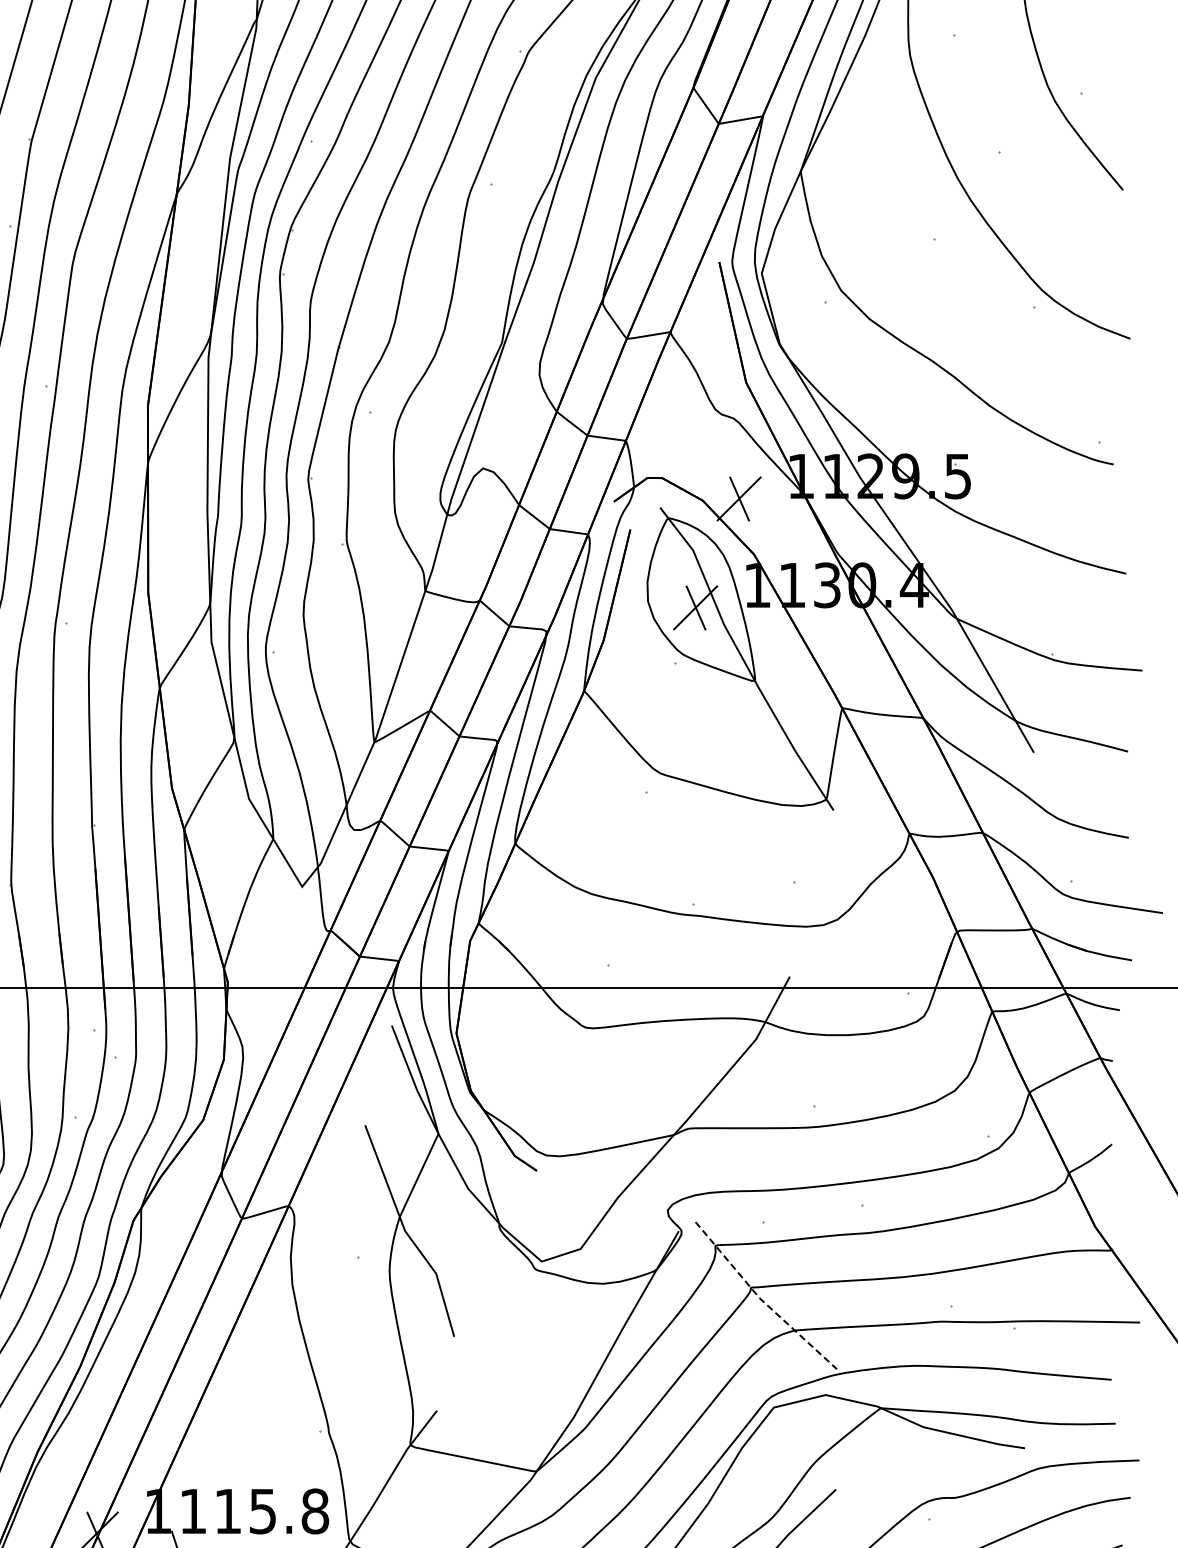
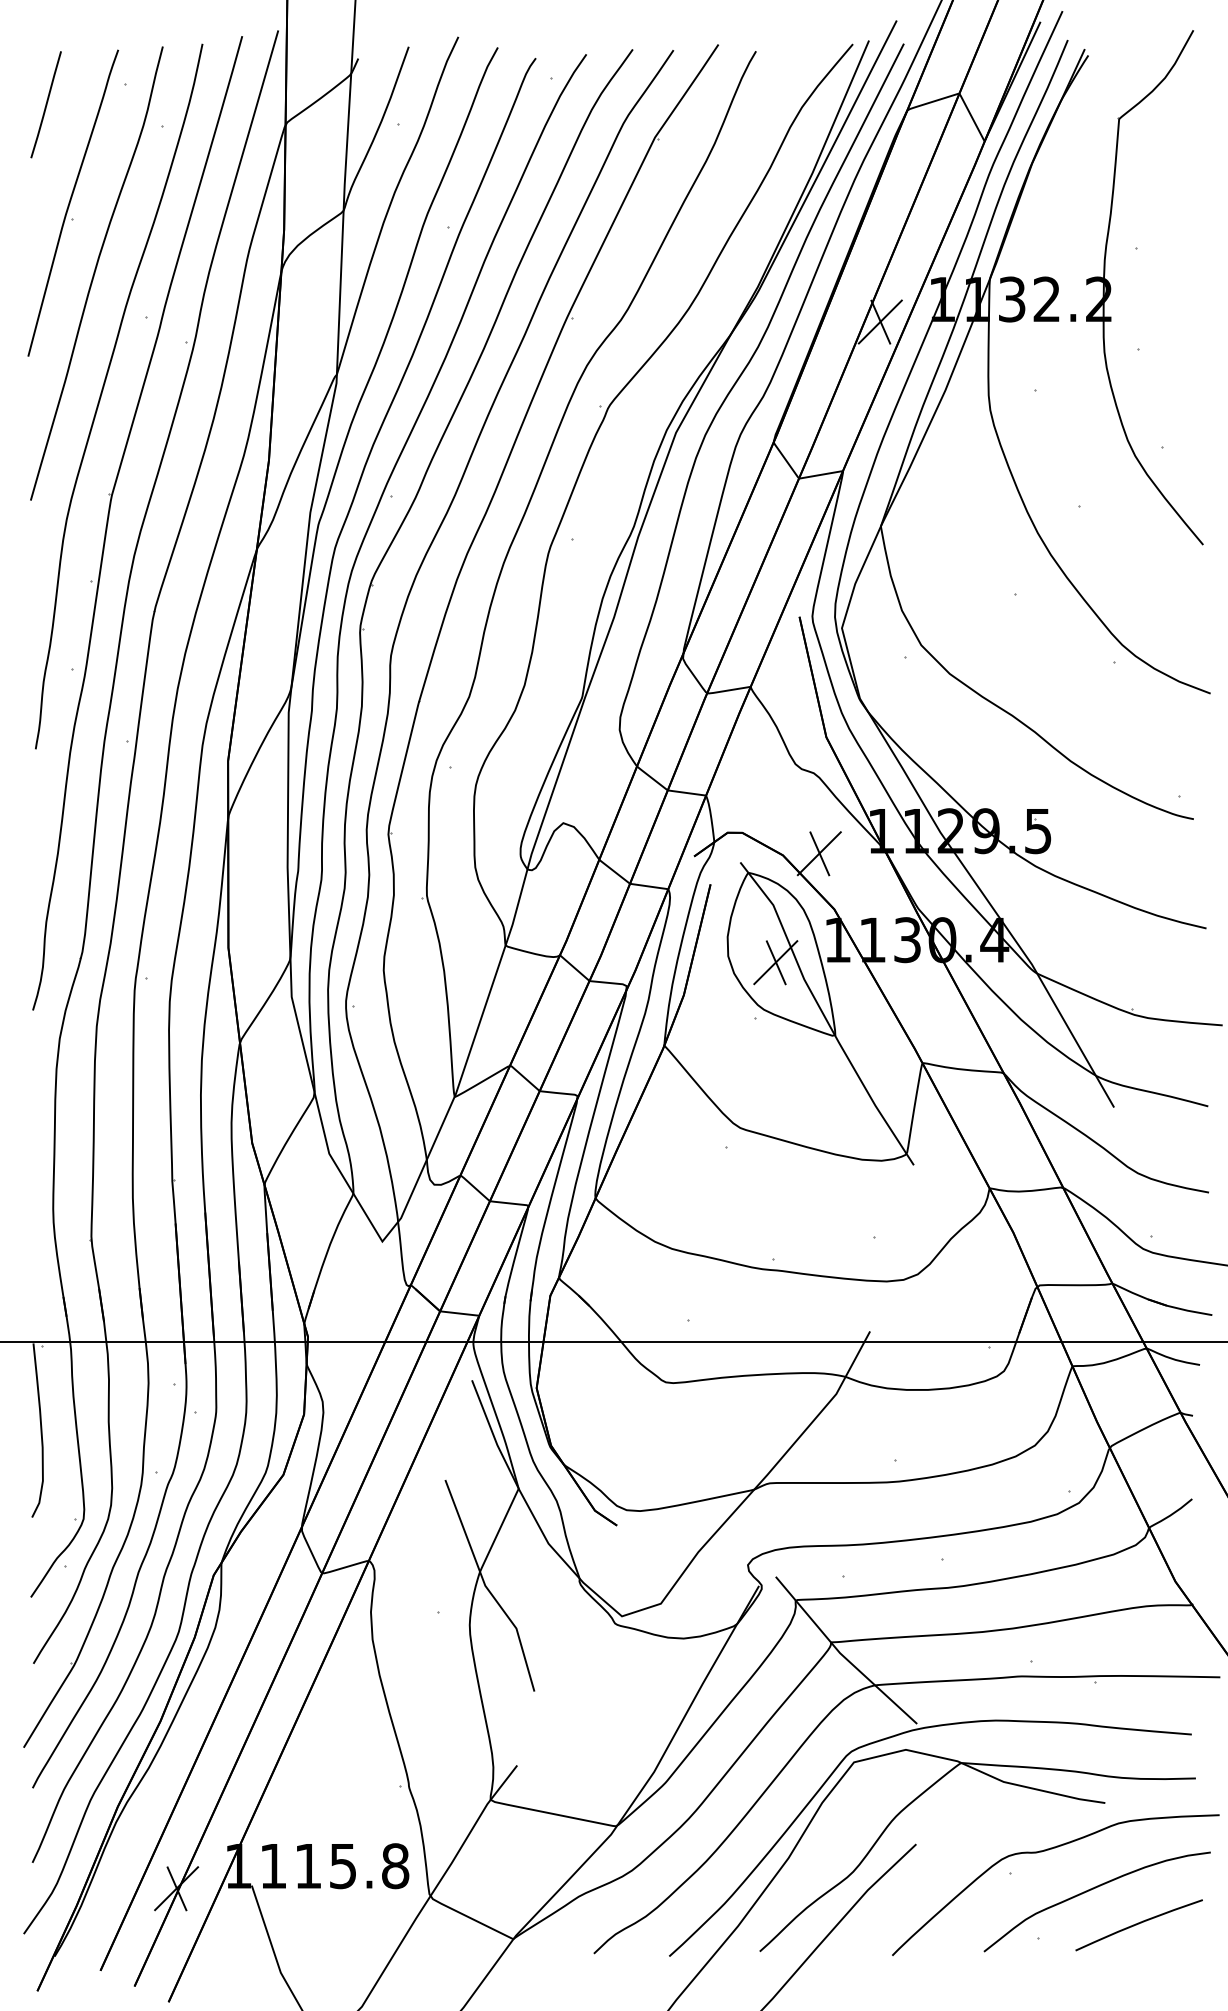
line: (761, 1299) -> (841, 1654), dashed -> solid

